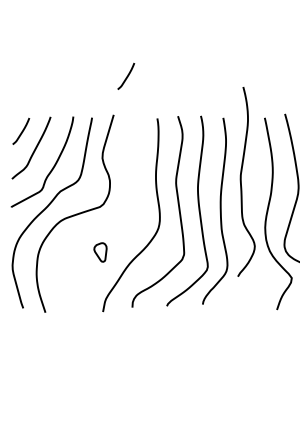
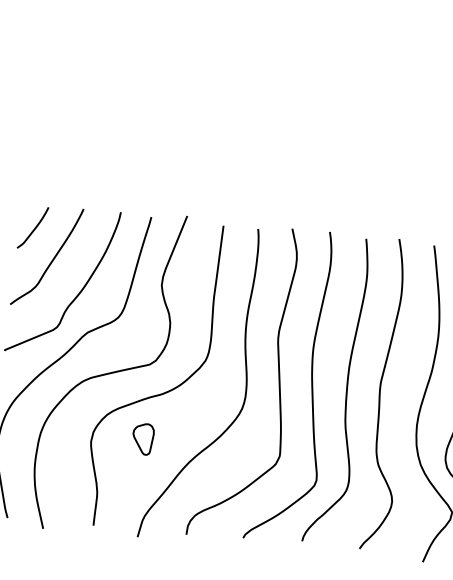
curve: (127, 75) -> (216, 153), removed
curve: (241, 181) -> (380, 393), moved
curve: (107, 223) -> (159, 392), added

